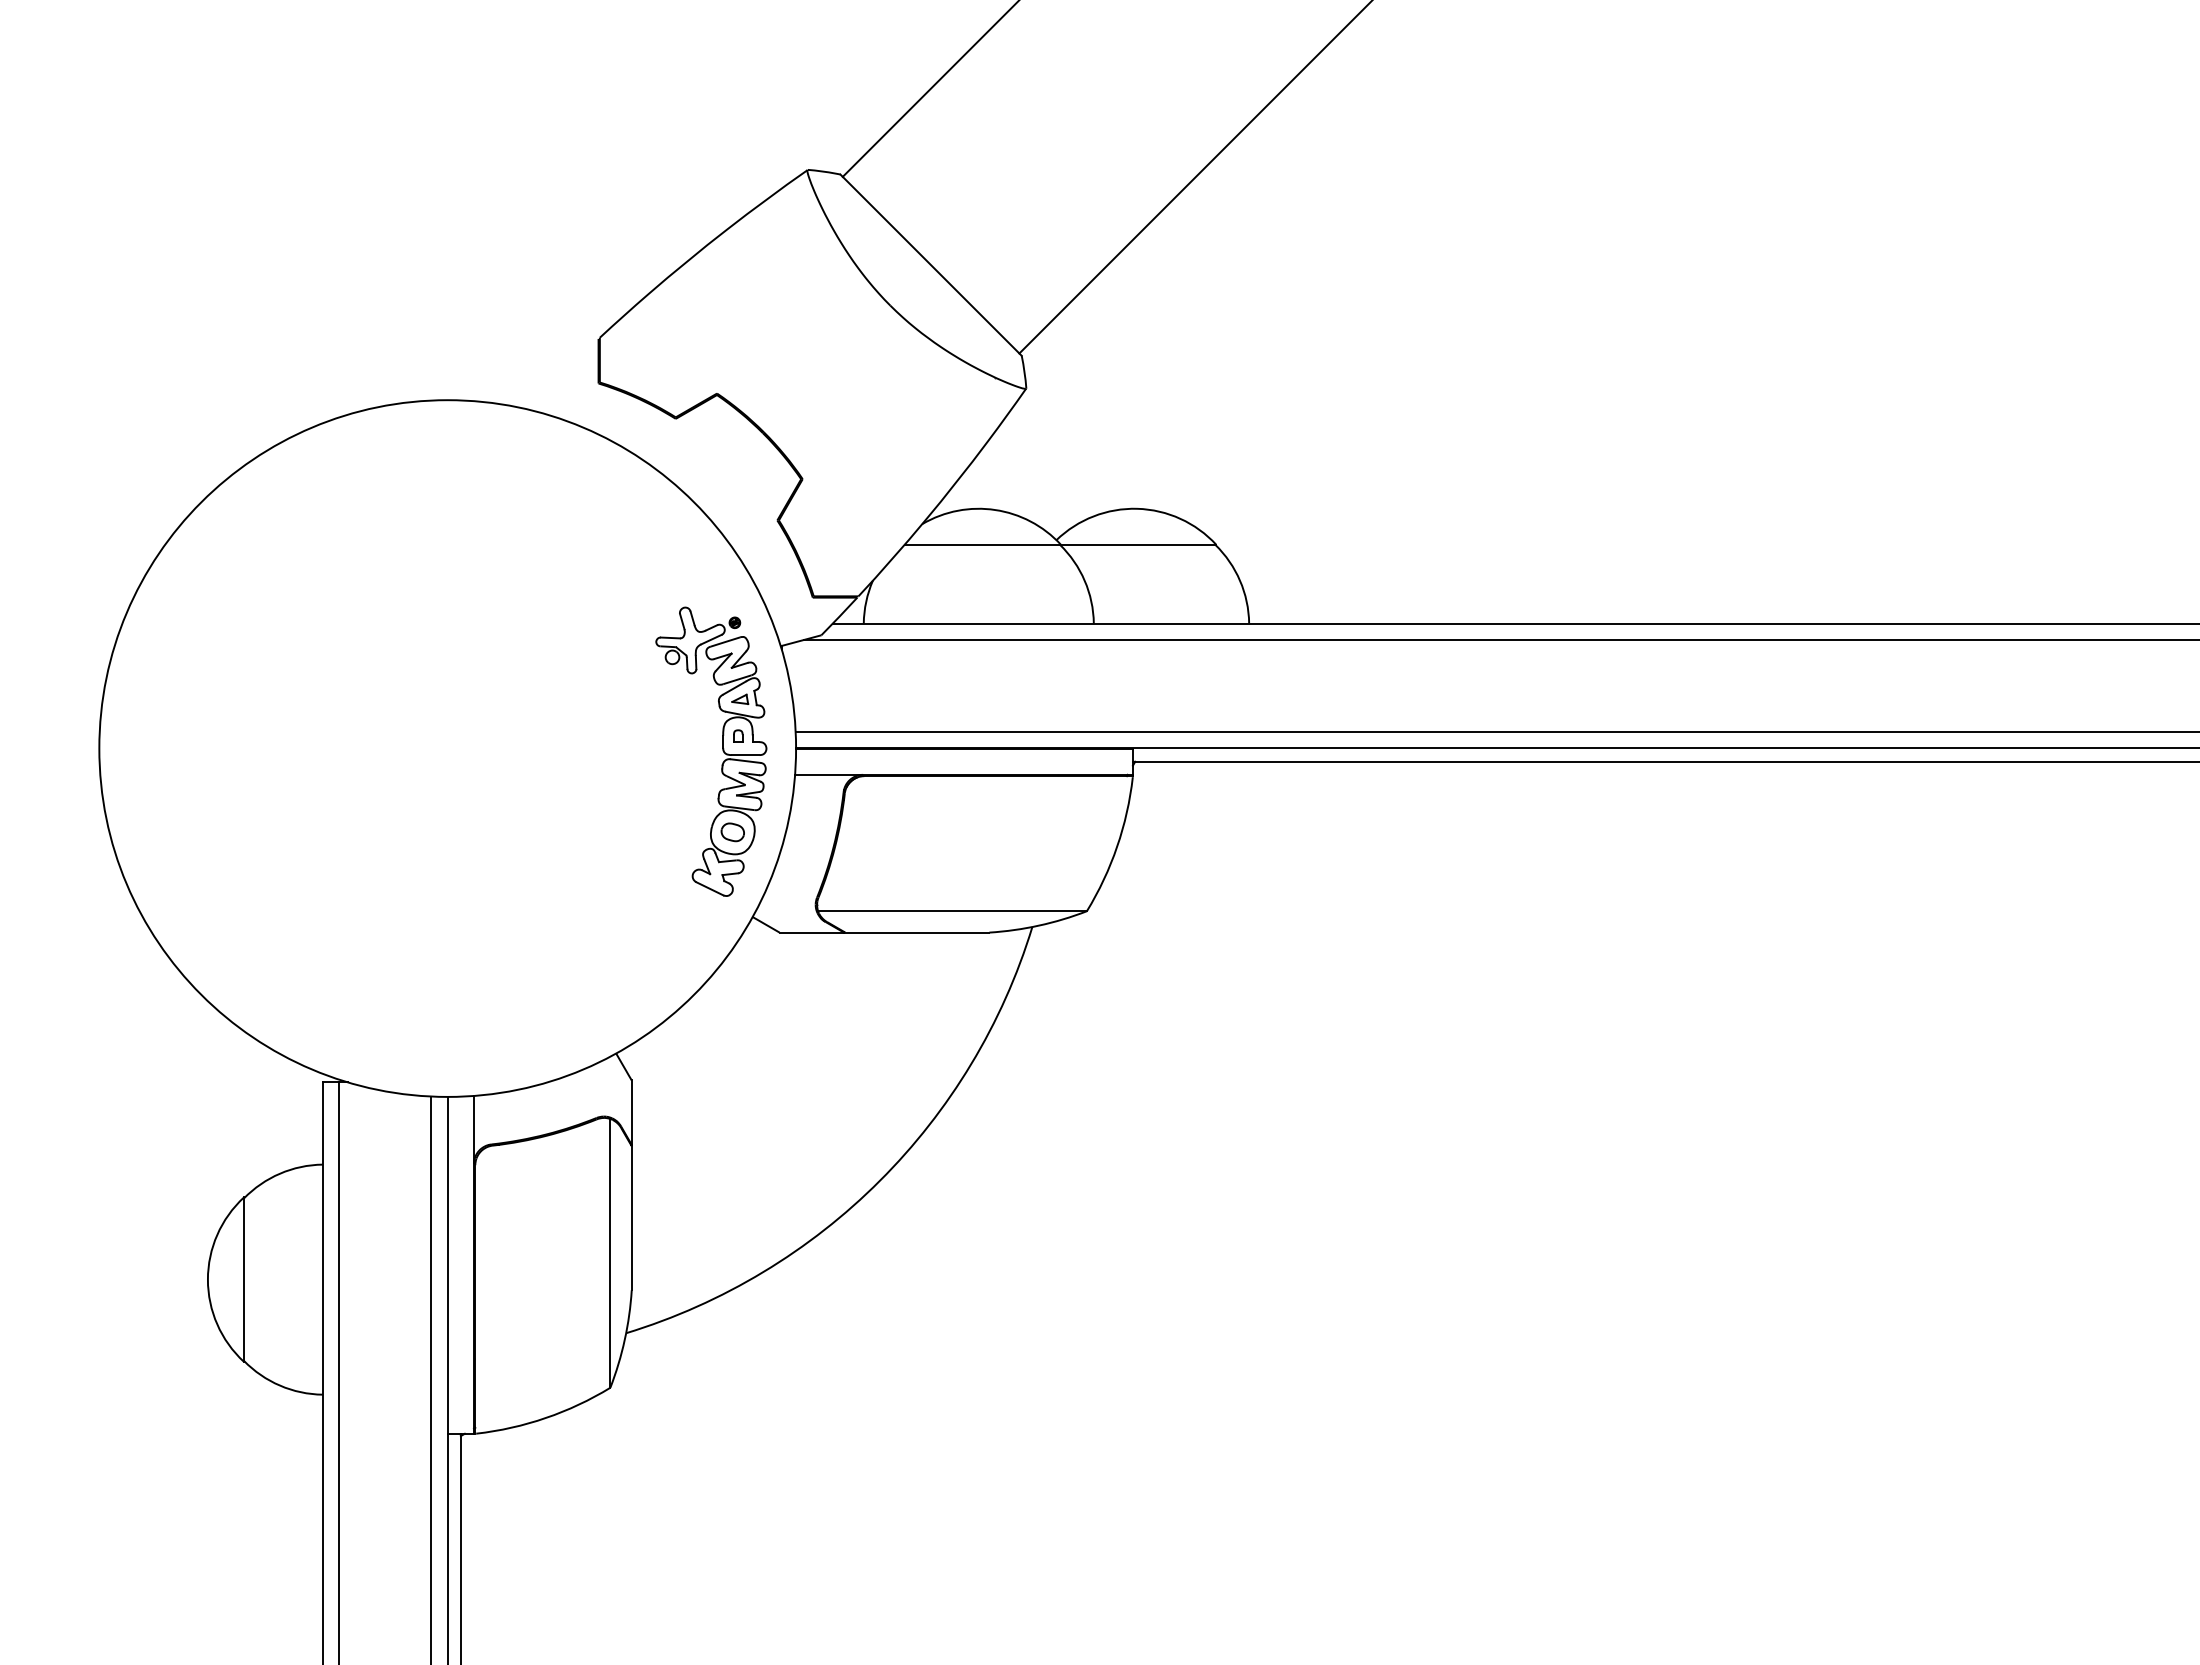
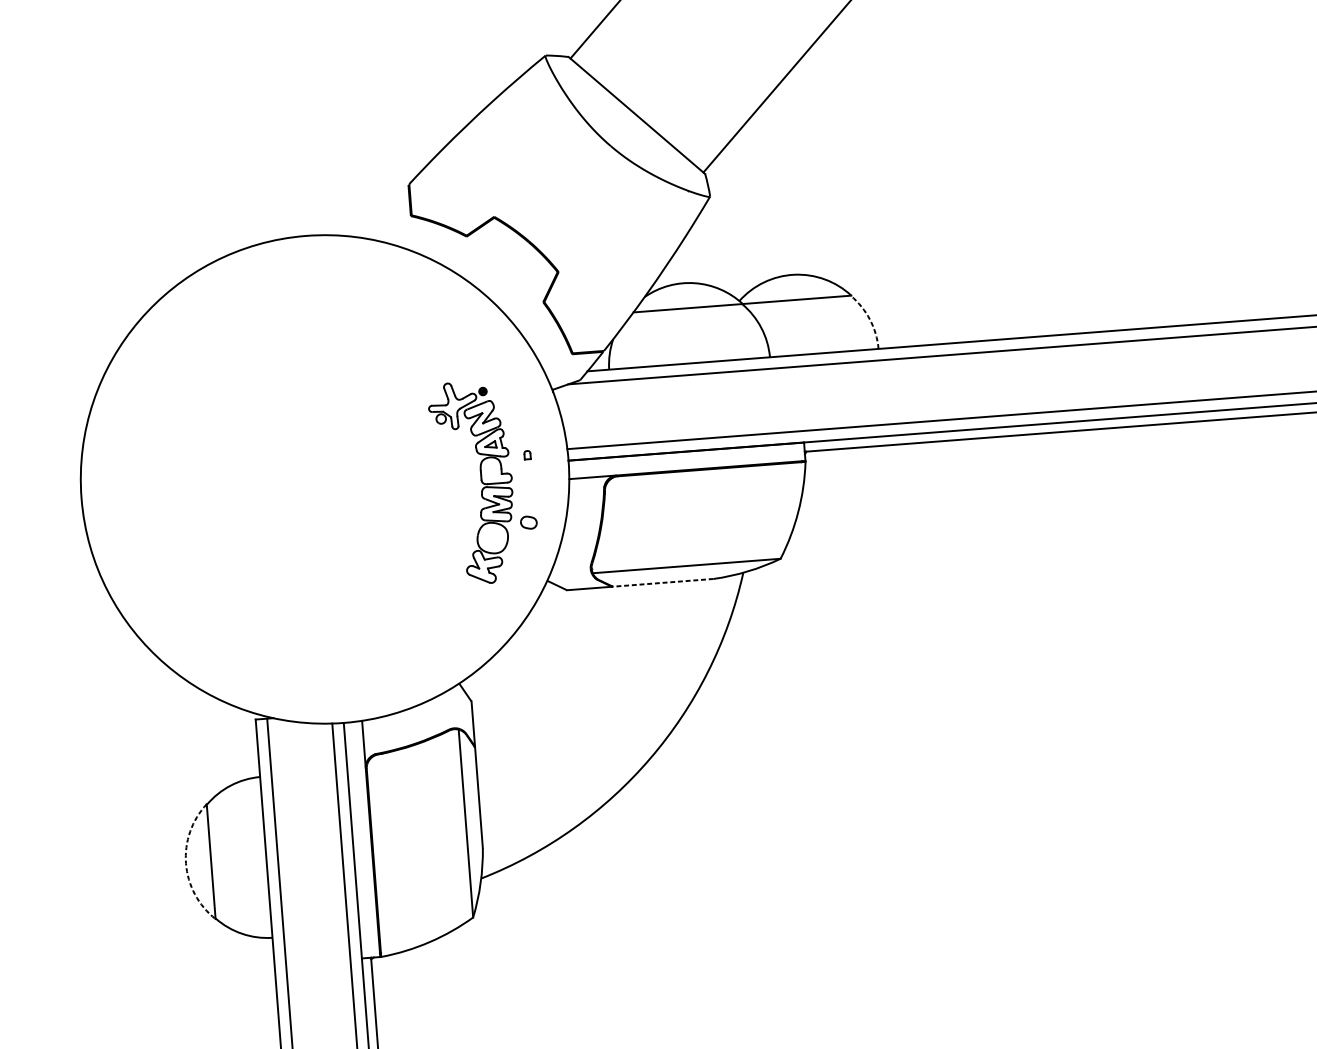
arc: (1240, 580) -> (870, 319), solid -> dashed
part: (722, 751) -> (481, 482), moved
line: (916, 932) -> (662, 582), solid -> dashed
arc: (207, 1279) -> (185, 863), solid -> dashed

